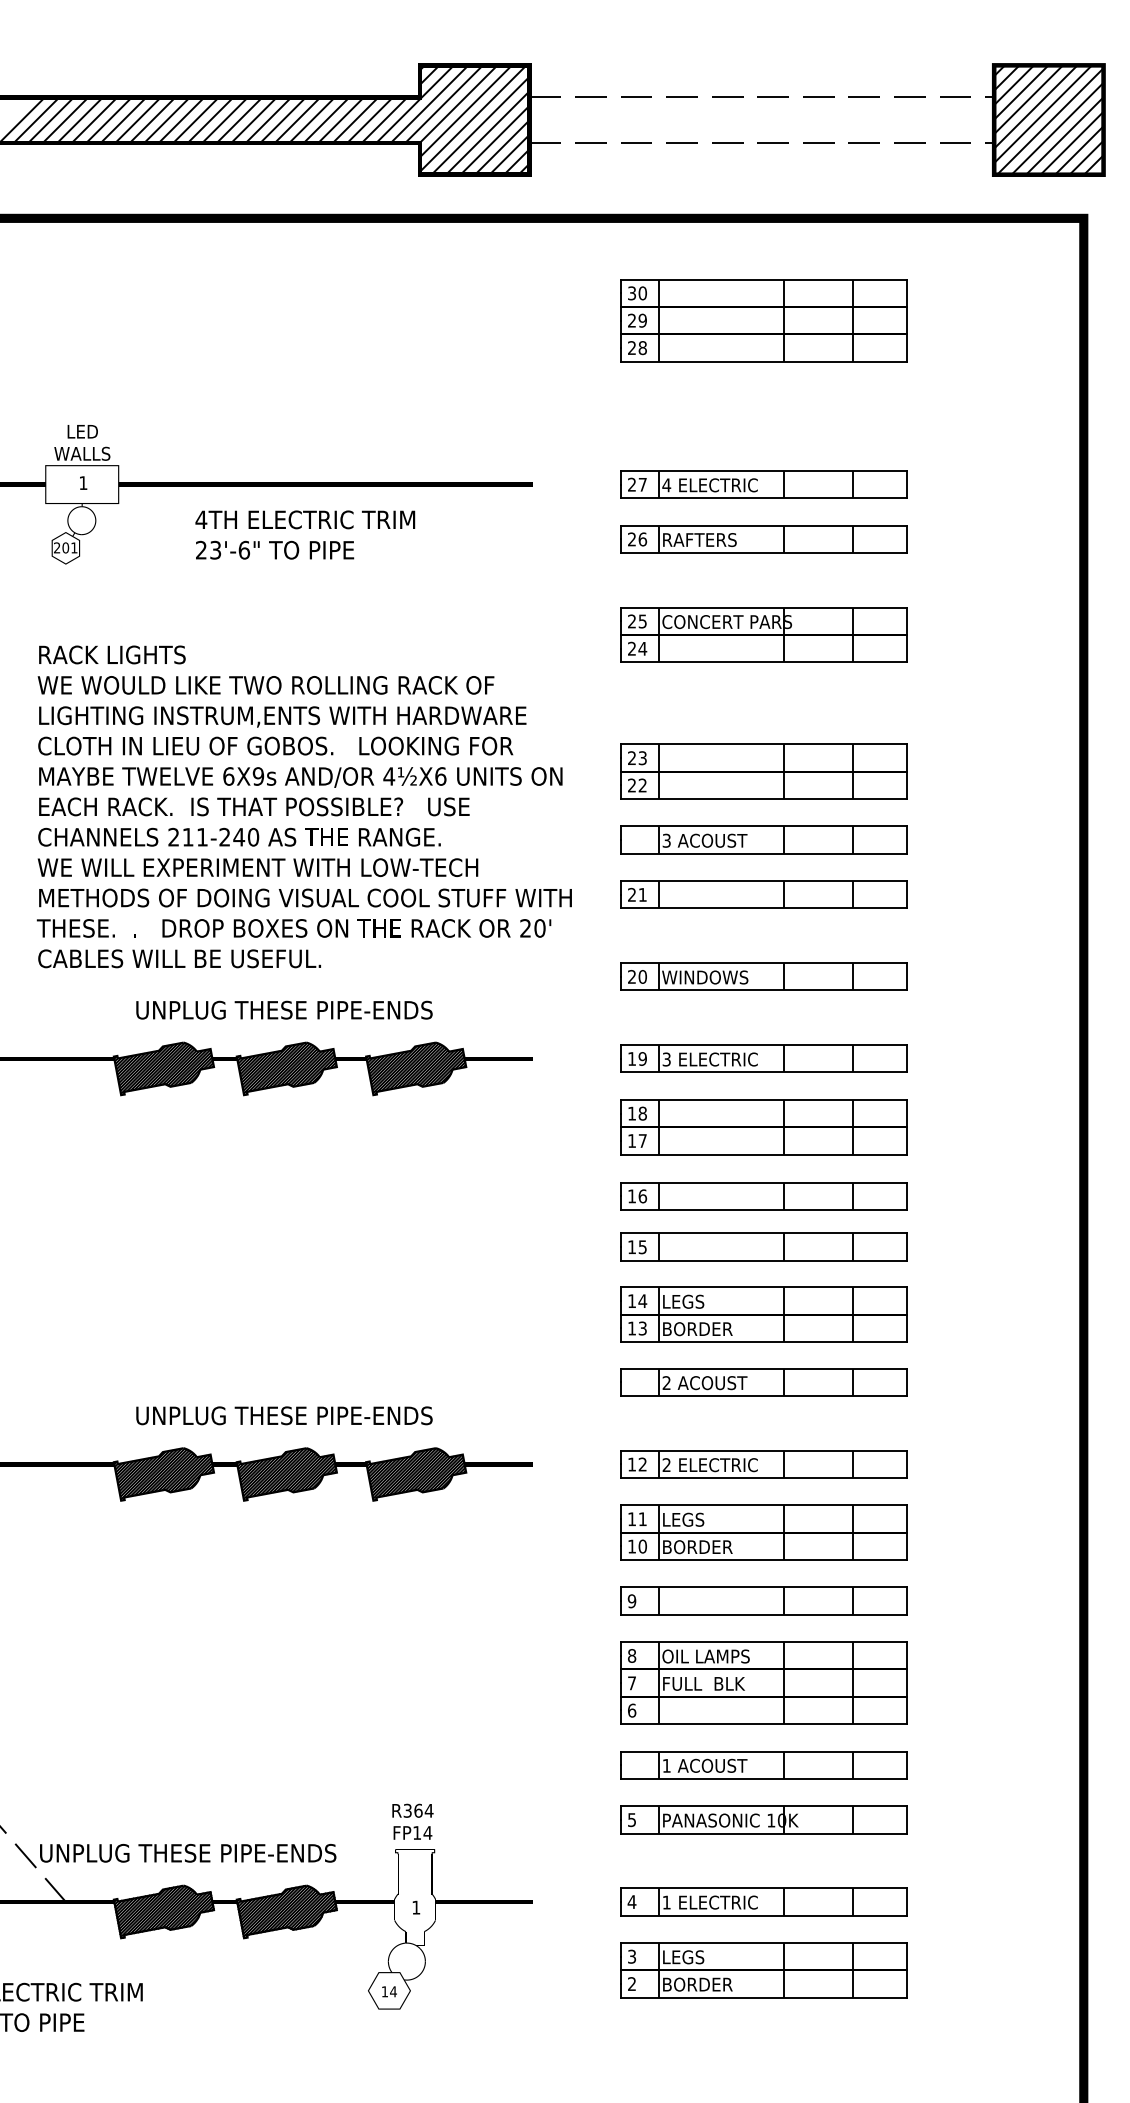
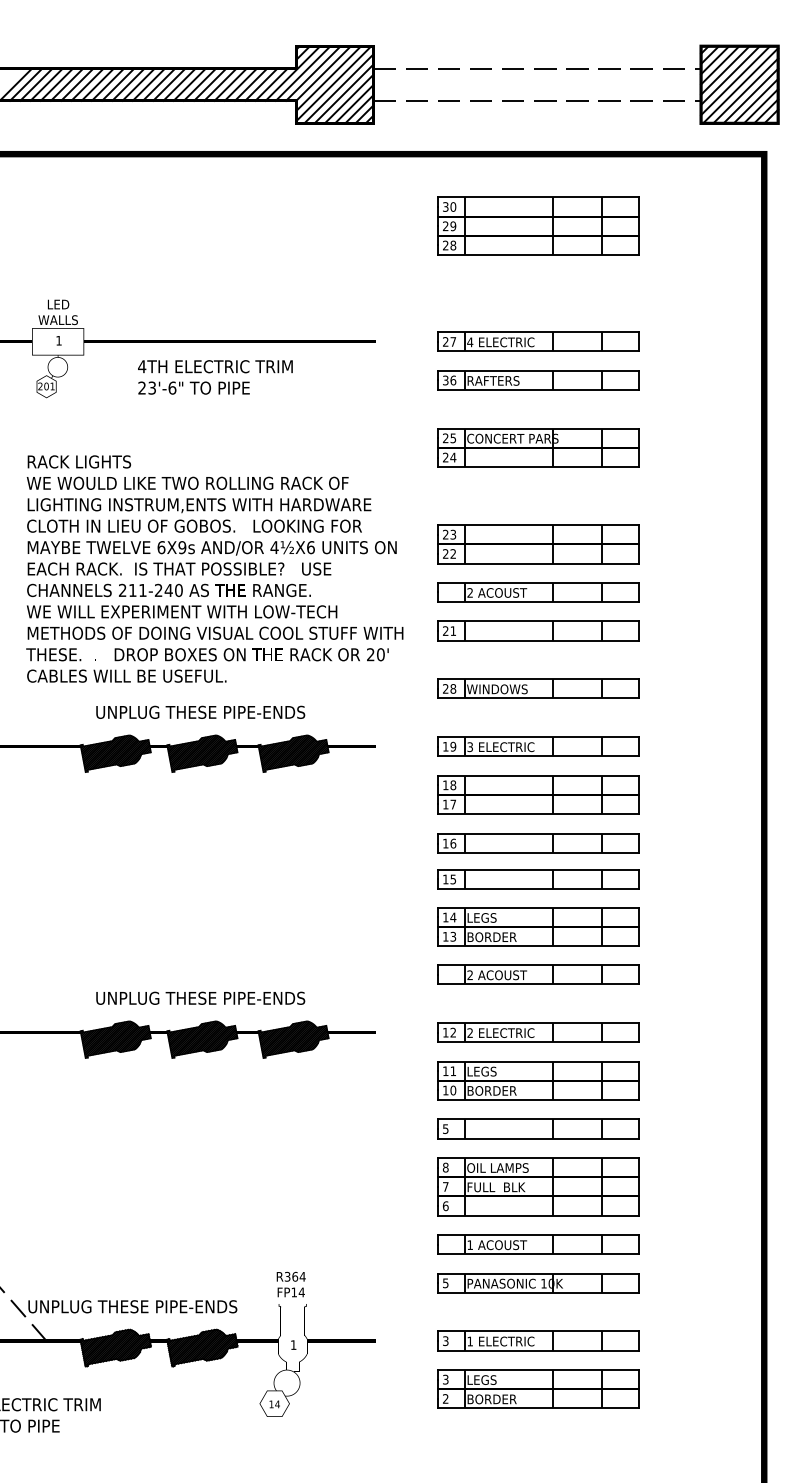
text: (632, 539) -> (446, 380), 26 -> 36
text: (666, 840) -> (470, 592), 3 -> 2
text: (642, 976) -> (453, 688), 20 -> 28
text: (631, 1600) -> (445, 1128), 9 -> 5
text: (631, 1902) -> (445, 1341), 4 -> 3

